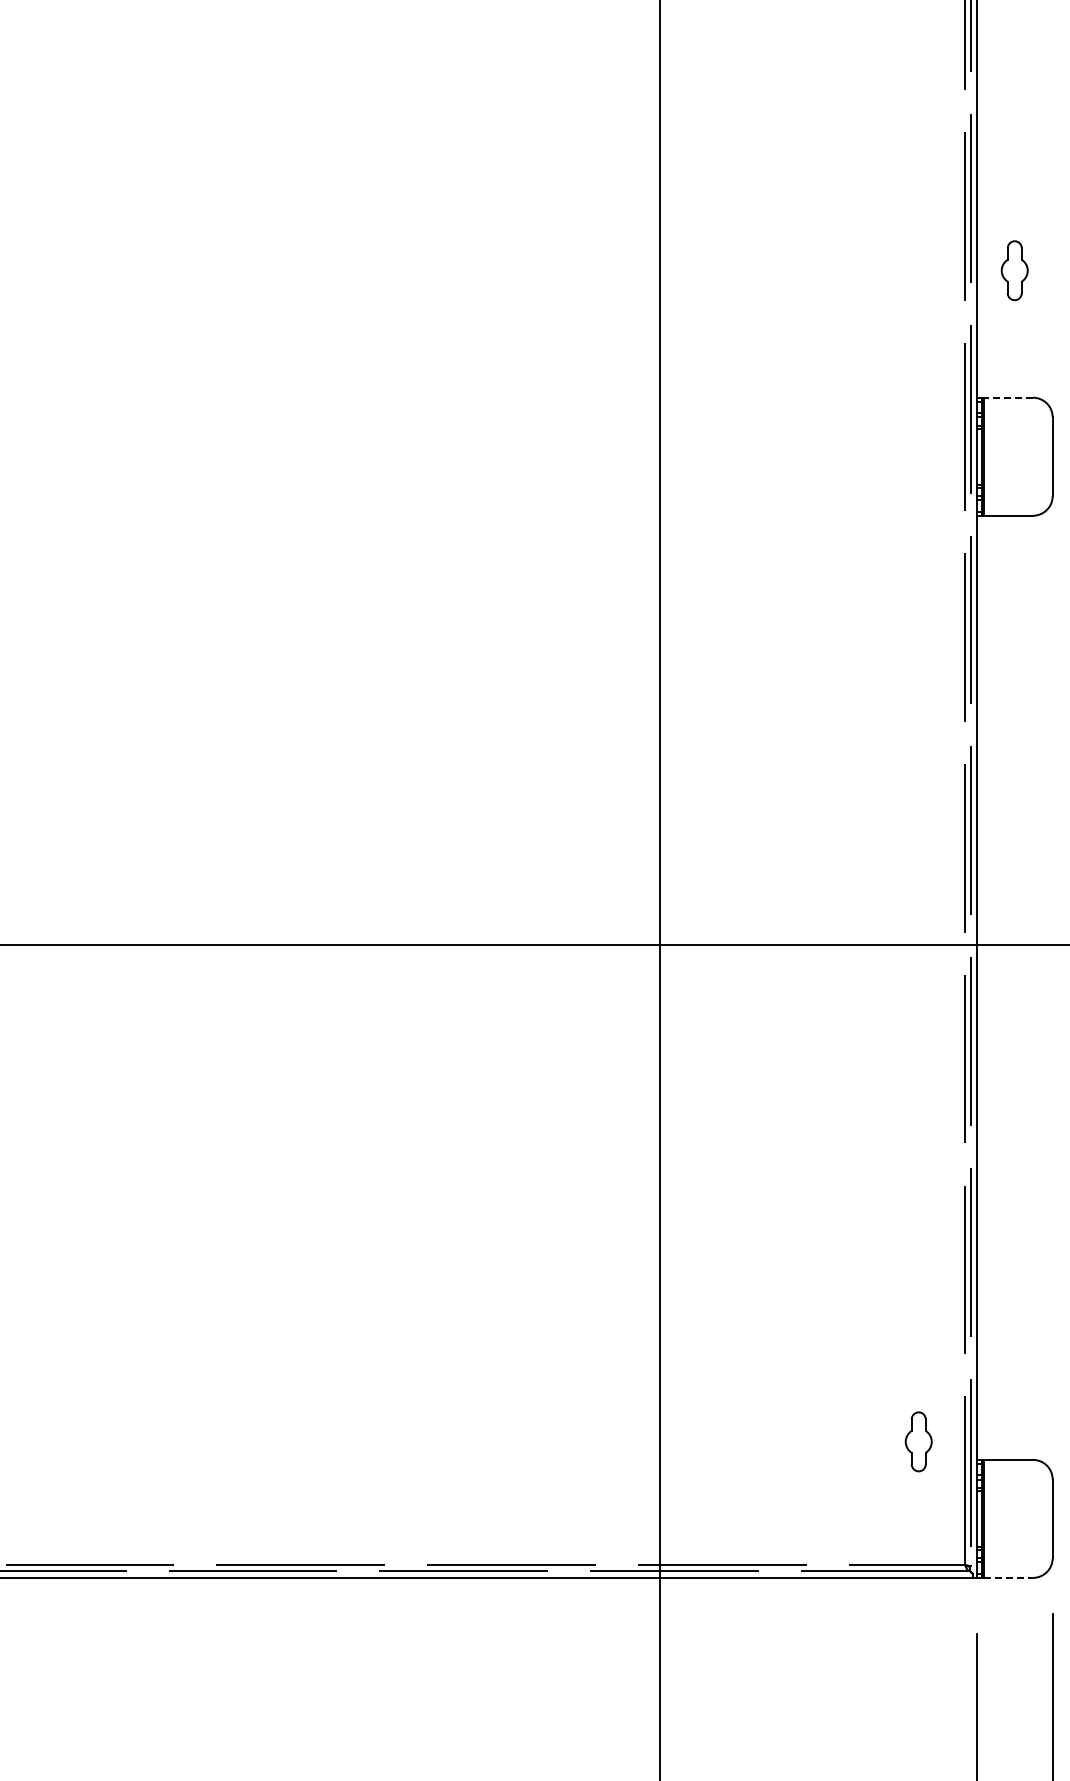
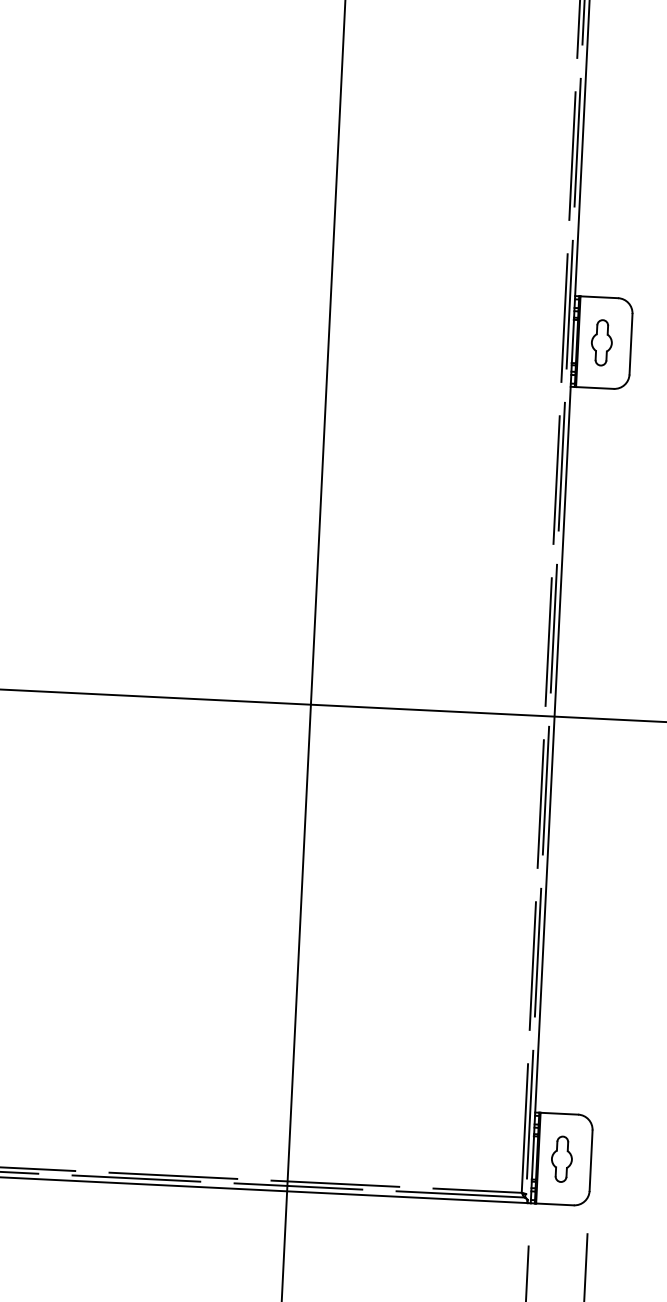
part: (1014, 270) -> (601, 342), moved
line: (1008, 397) -> (599, 297), dashed -> solid
part: (918, 1441) -> (561, 1159), moved
line: (1009, 1577) -> (555, 1204), dashed -> solid

